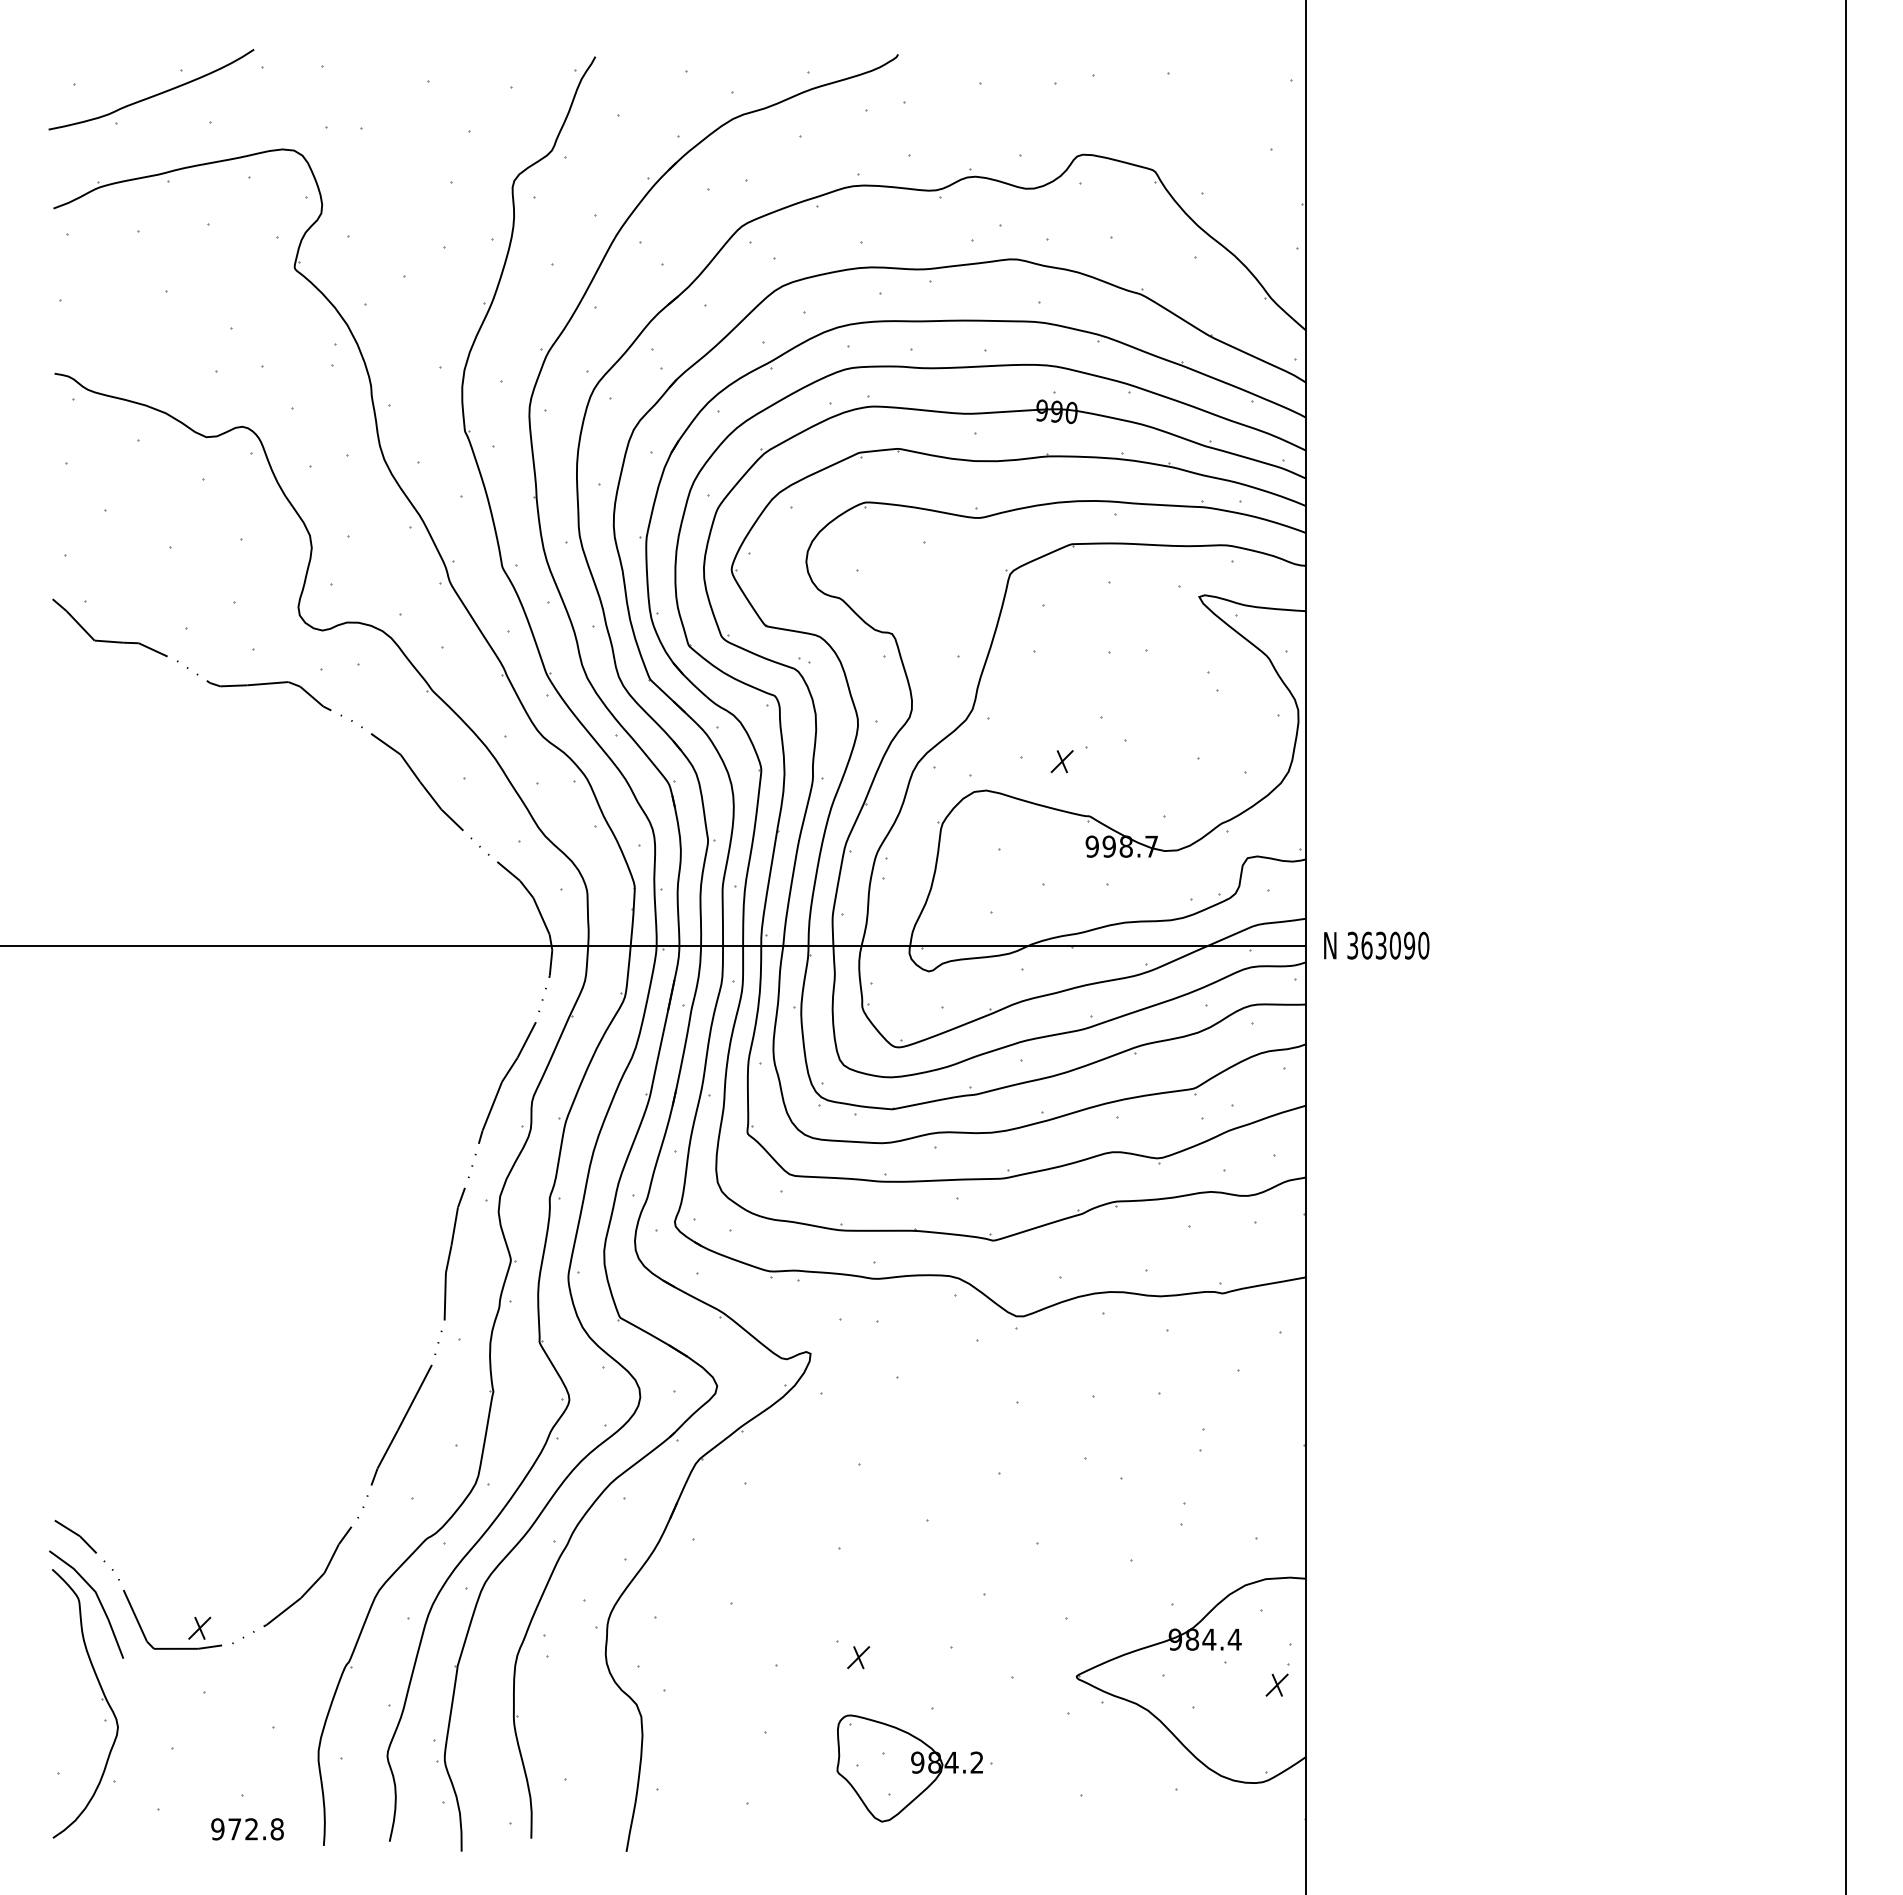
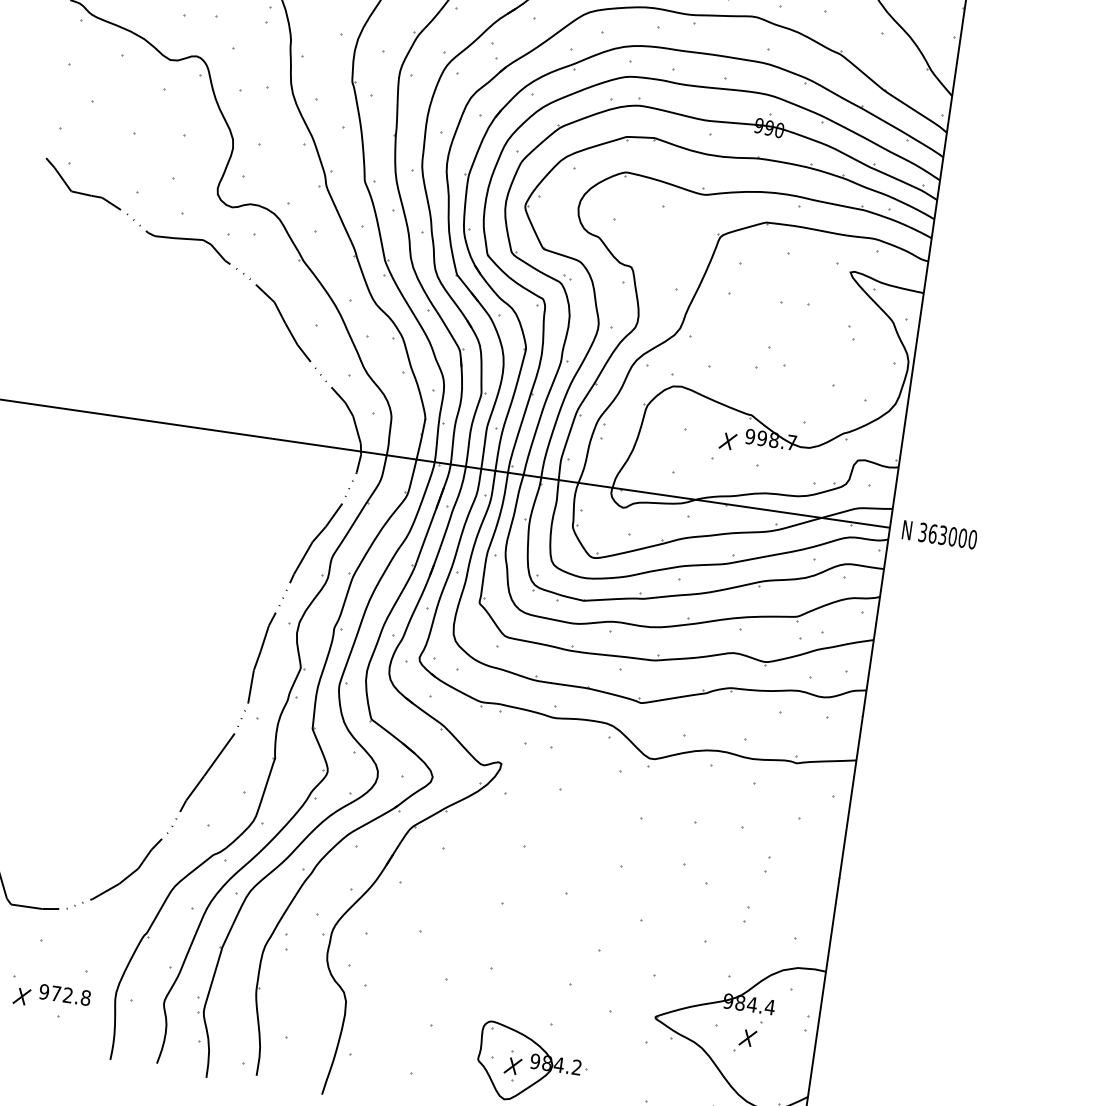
part: (1061, 761) -> (727, 441), moved
text: (1409, 945) -> (962, 538), 363090 -> 363000
part: (199, 1627) -> (21, 996), moved
part: (858, 1657) -> (512, 1066), moved
part: (1276, 1684) -> (747, 1037), moved
text: (247, 1829) -> (65, 995), moved

